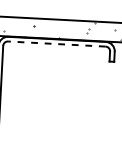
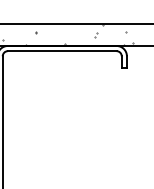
line: (56, 44) -> (61, 51), dashed -> solid

